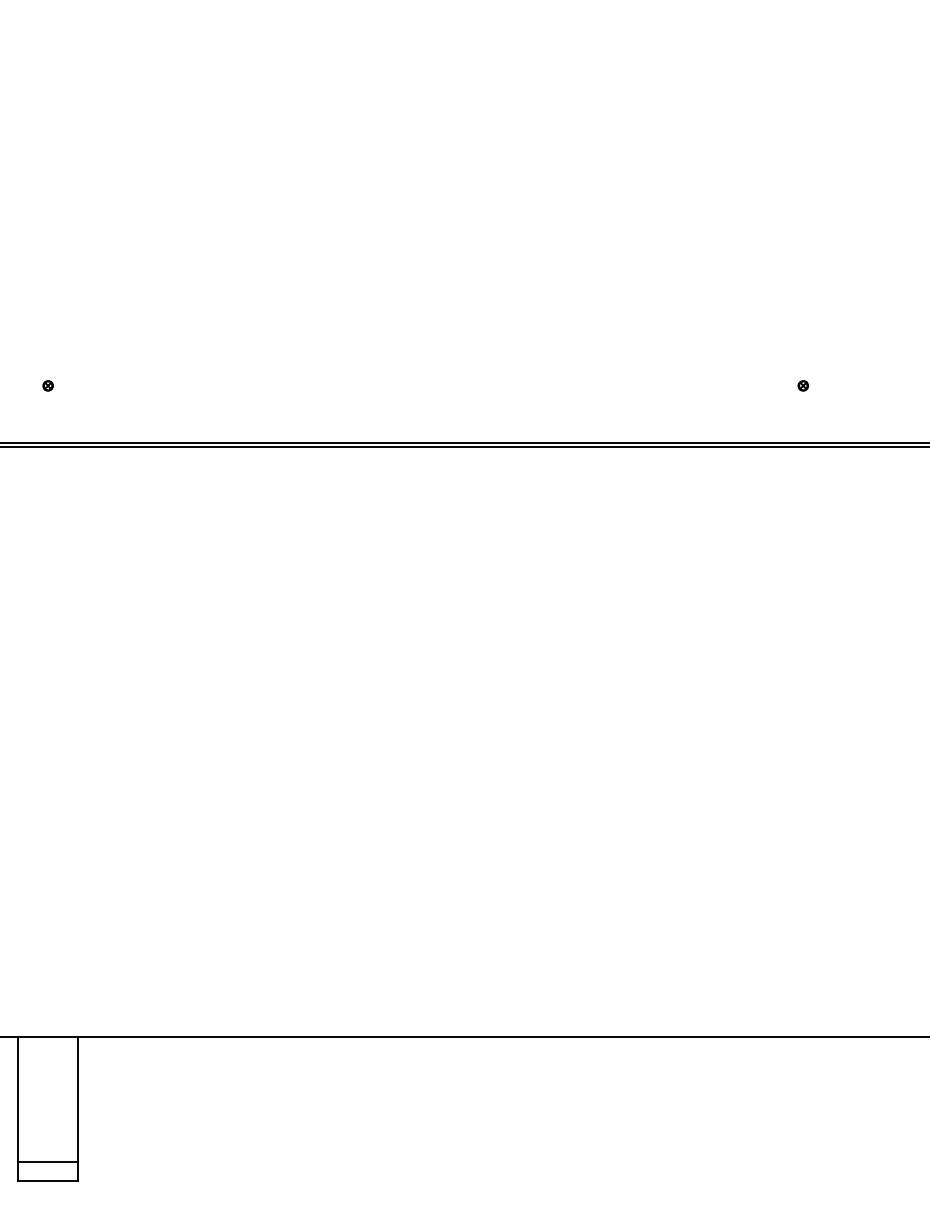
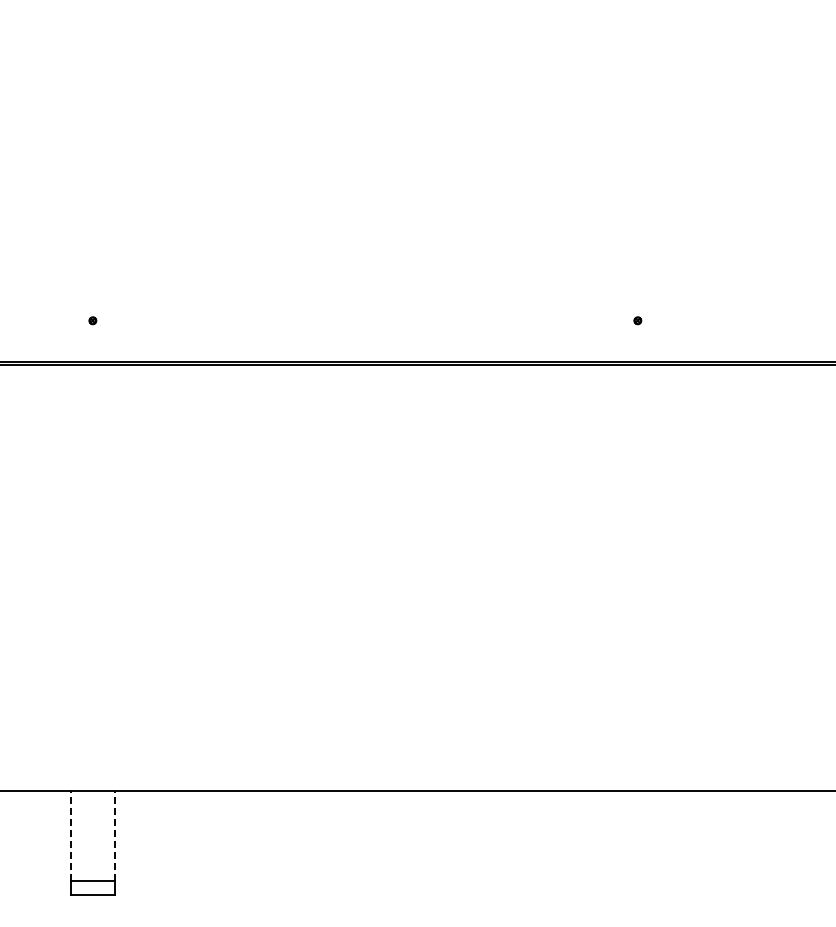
line: (18, 1099) -> (71, 835), solid -> dashed
line: (78, 1099) -> (114, 835), solid -> dashed

